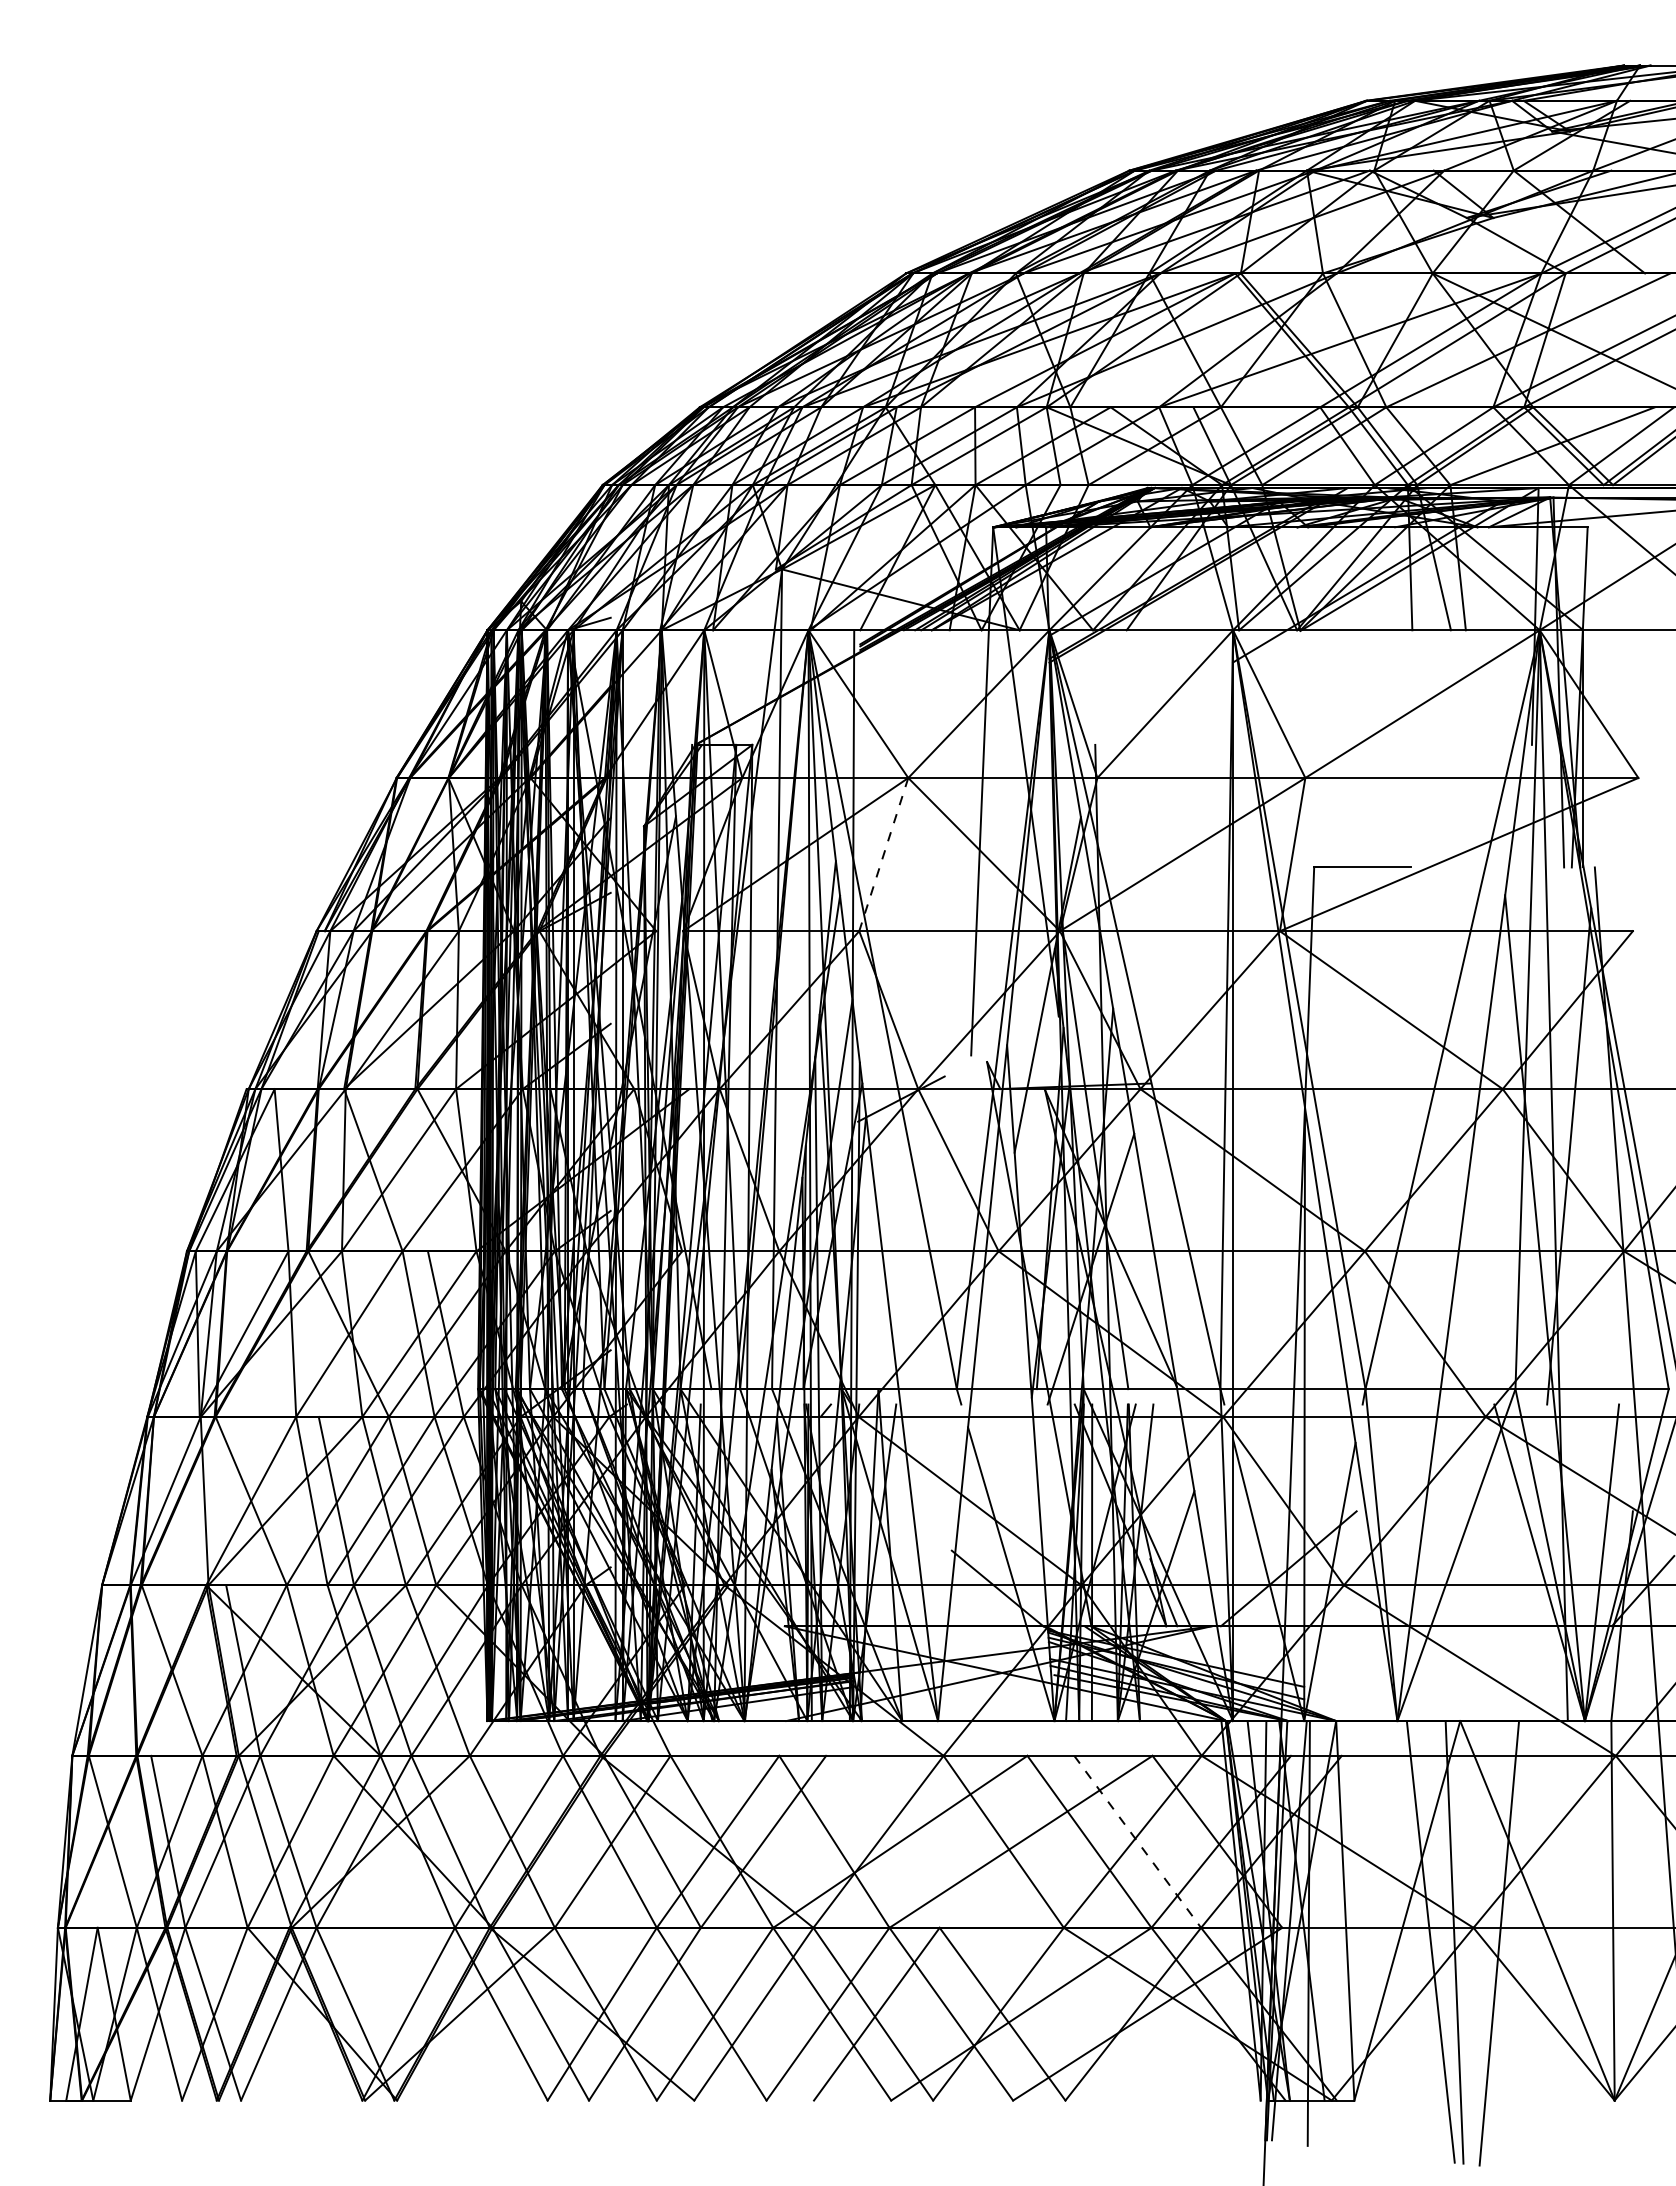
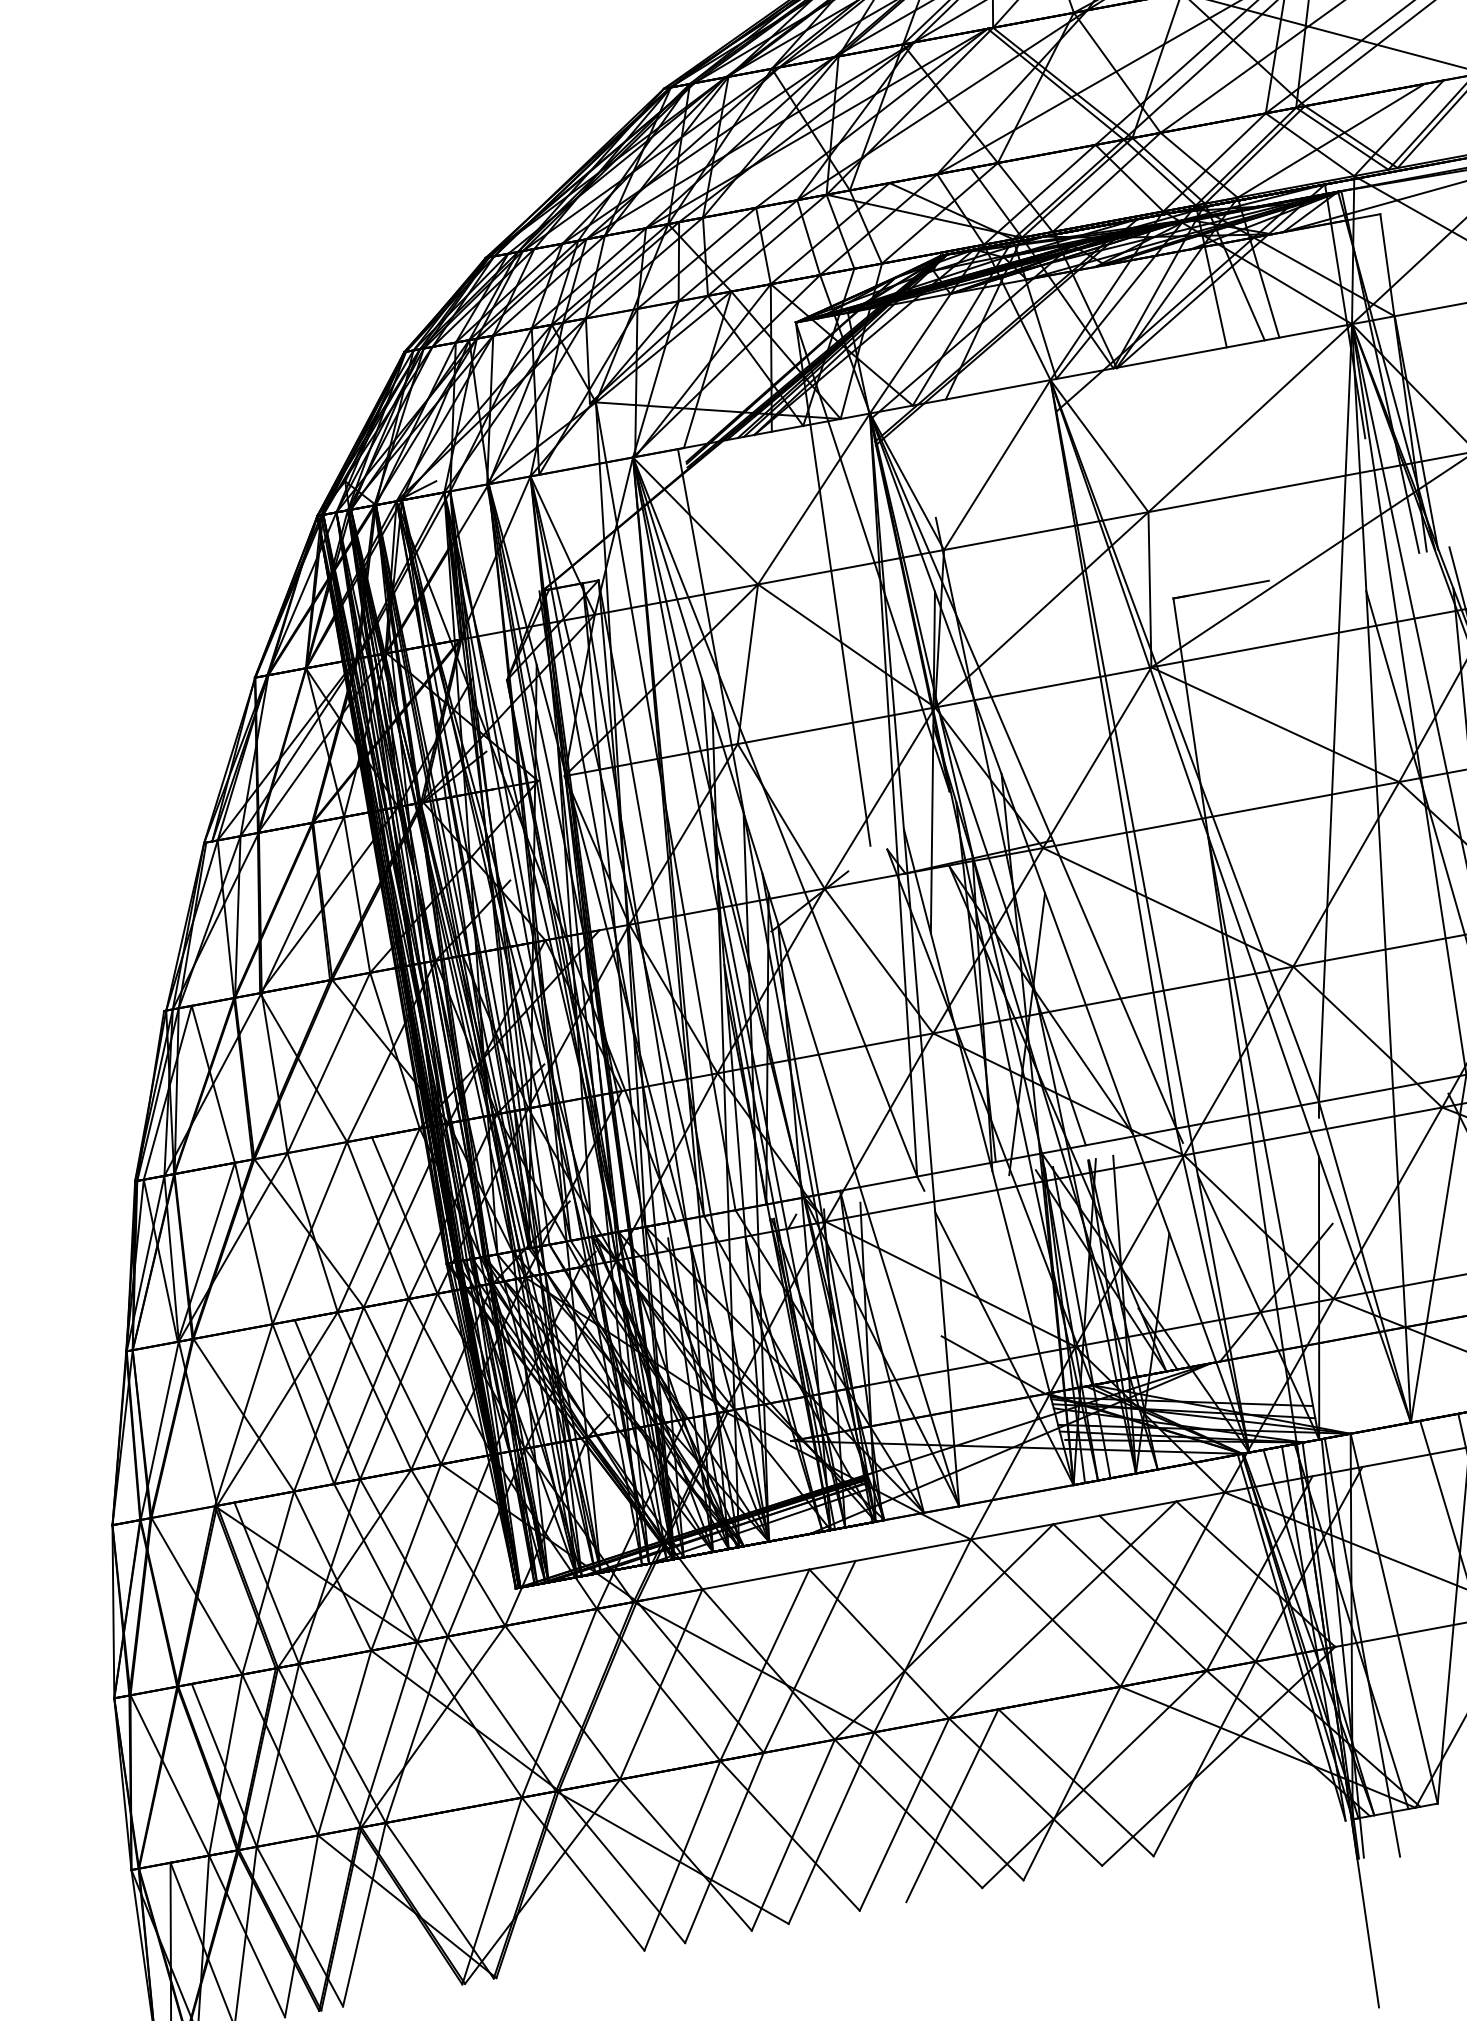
line: (883, 855) -> (747, 665), dashed -> solid
line: (1137, 1841) -> (1177, 1588), dashed -> solid

